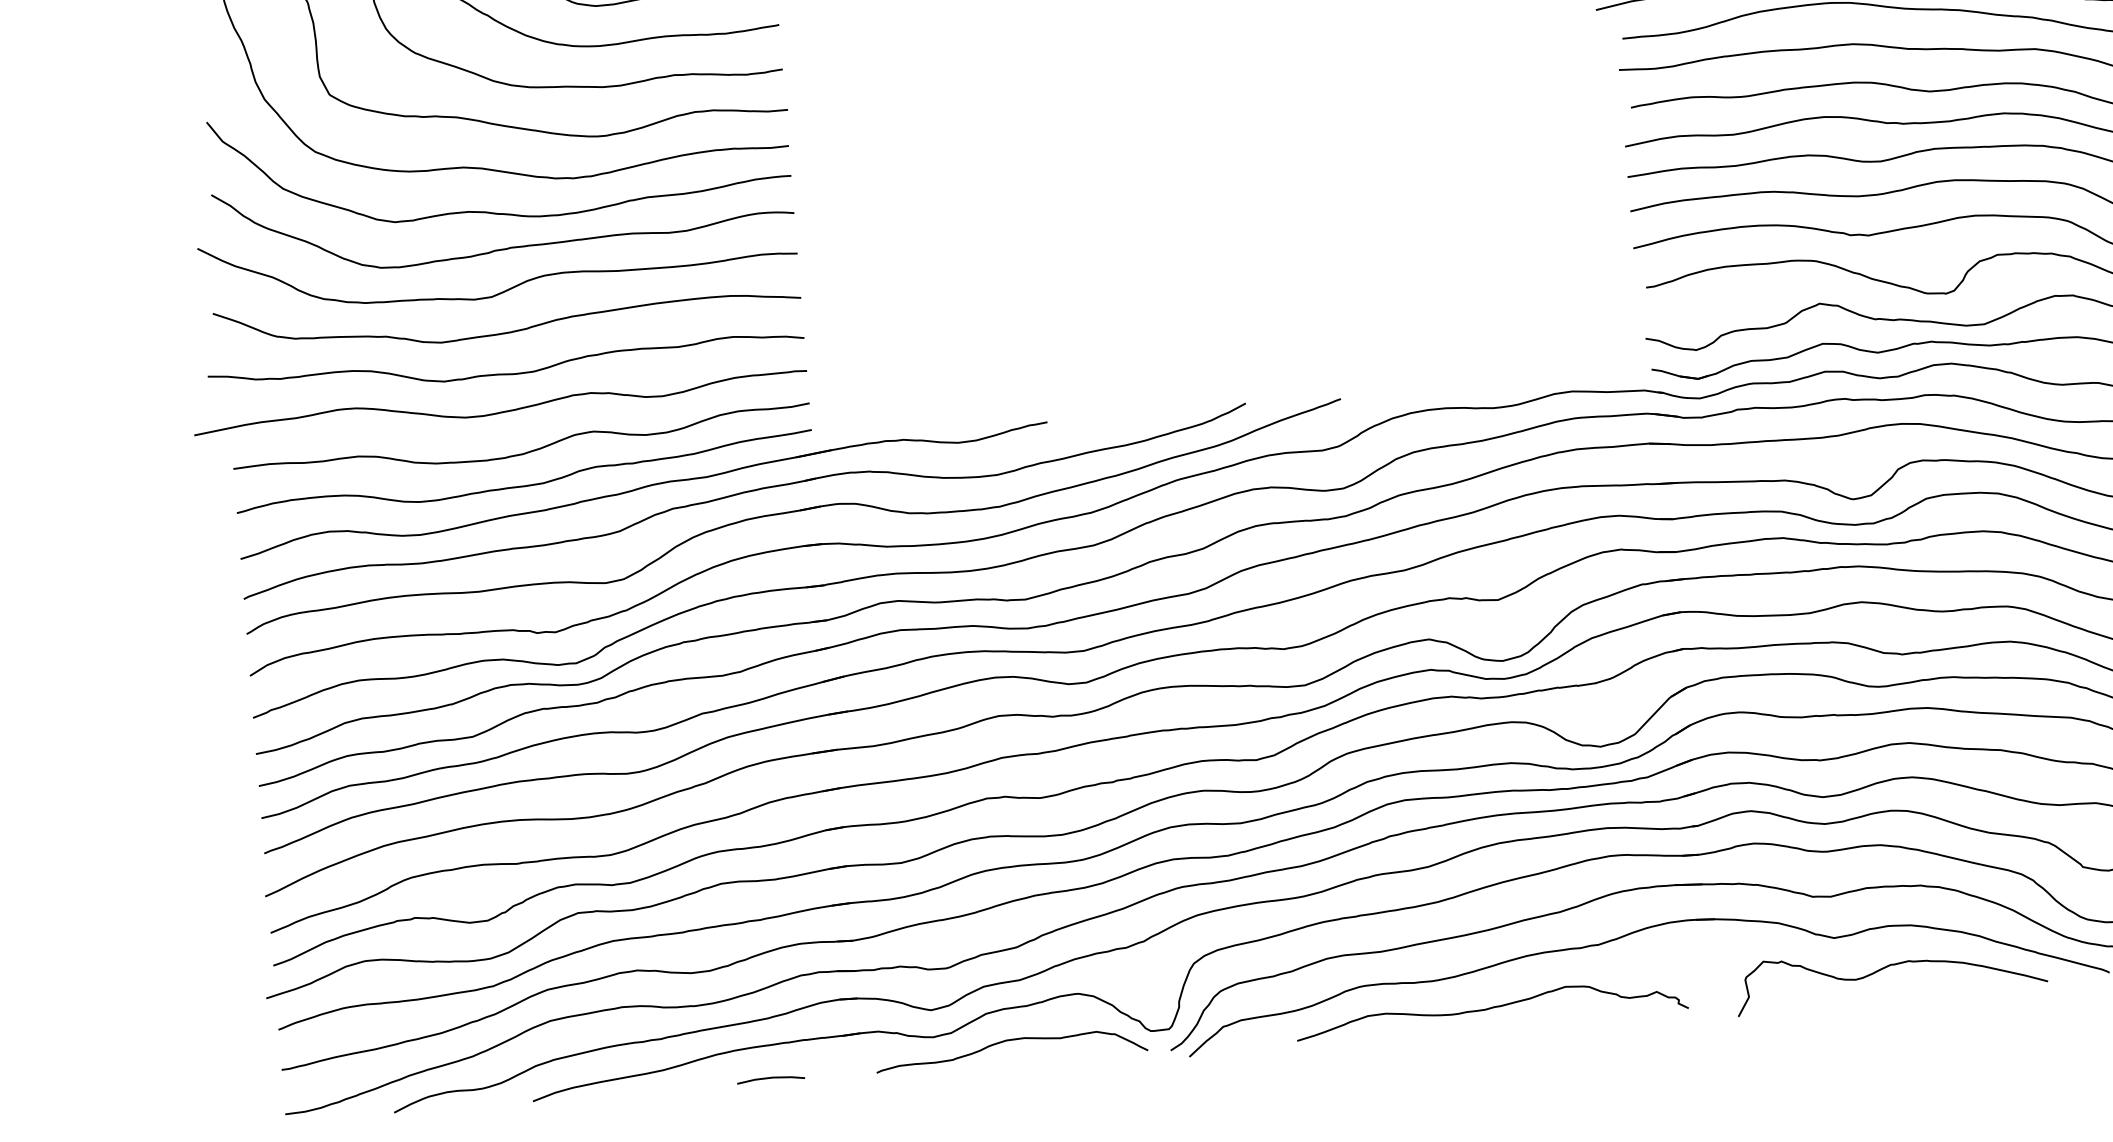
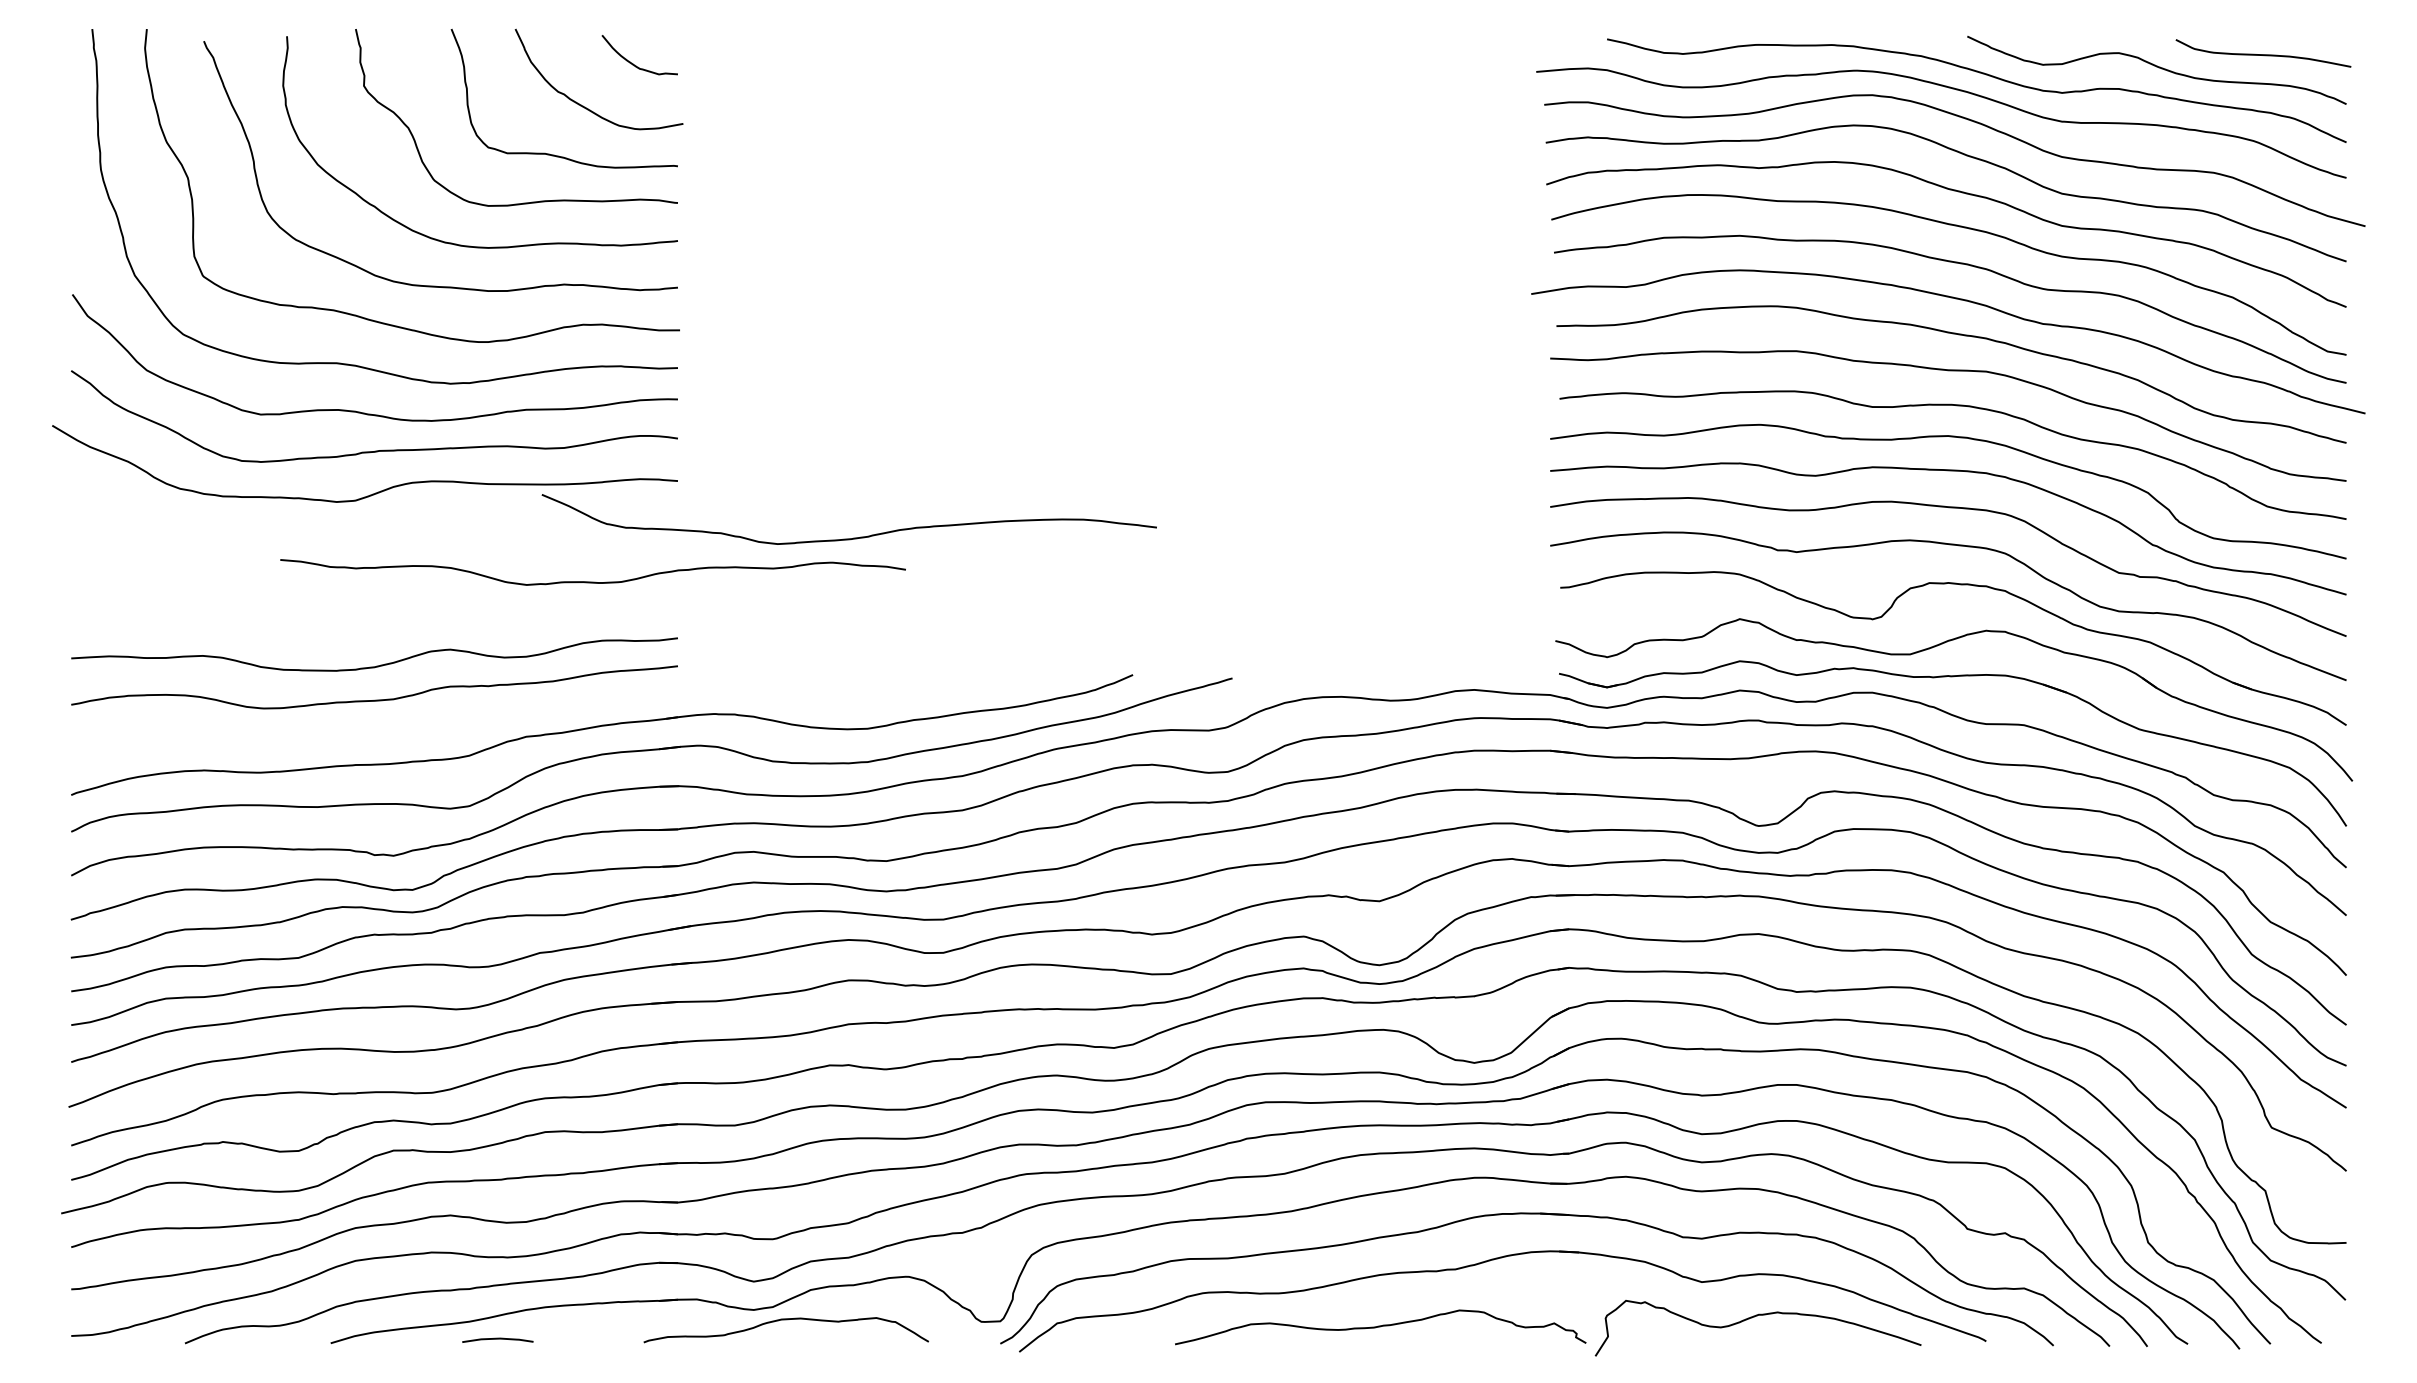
curve: (512, 330) -> (853, 537), moved
curve: (506, 373) -> (592, 581), moved
curve: (503, 410) -> (357, 620), removed
part: (643, 490) -> (497, 715), removed
curve: (1491, 1009) -> (1380, 1327), moved
curve: (1010, 1041) -> (785, 1320), moved
curve: (770, 1078) -> (497, 1339), moved

